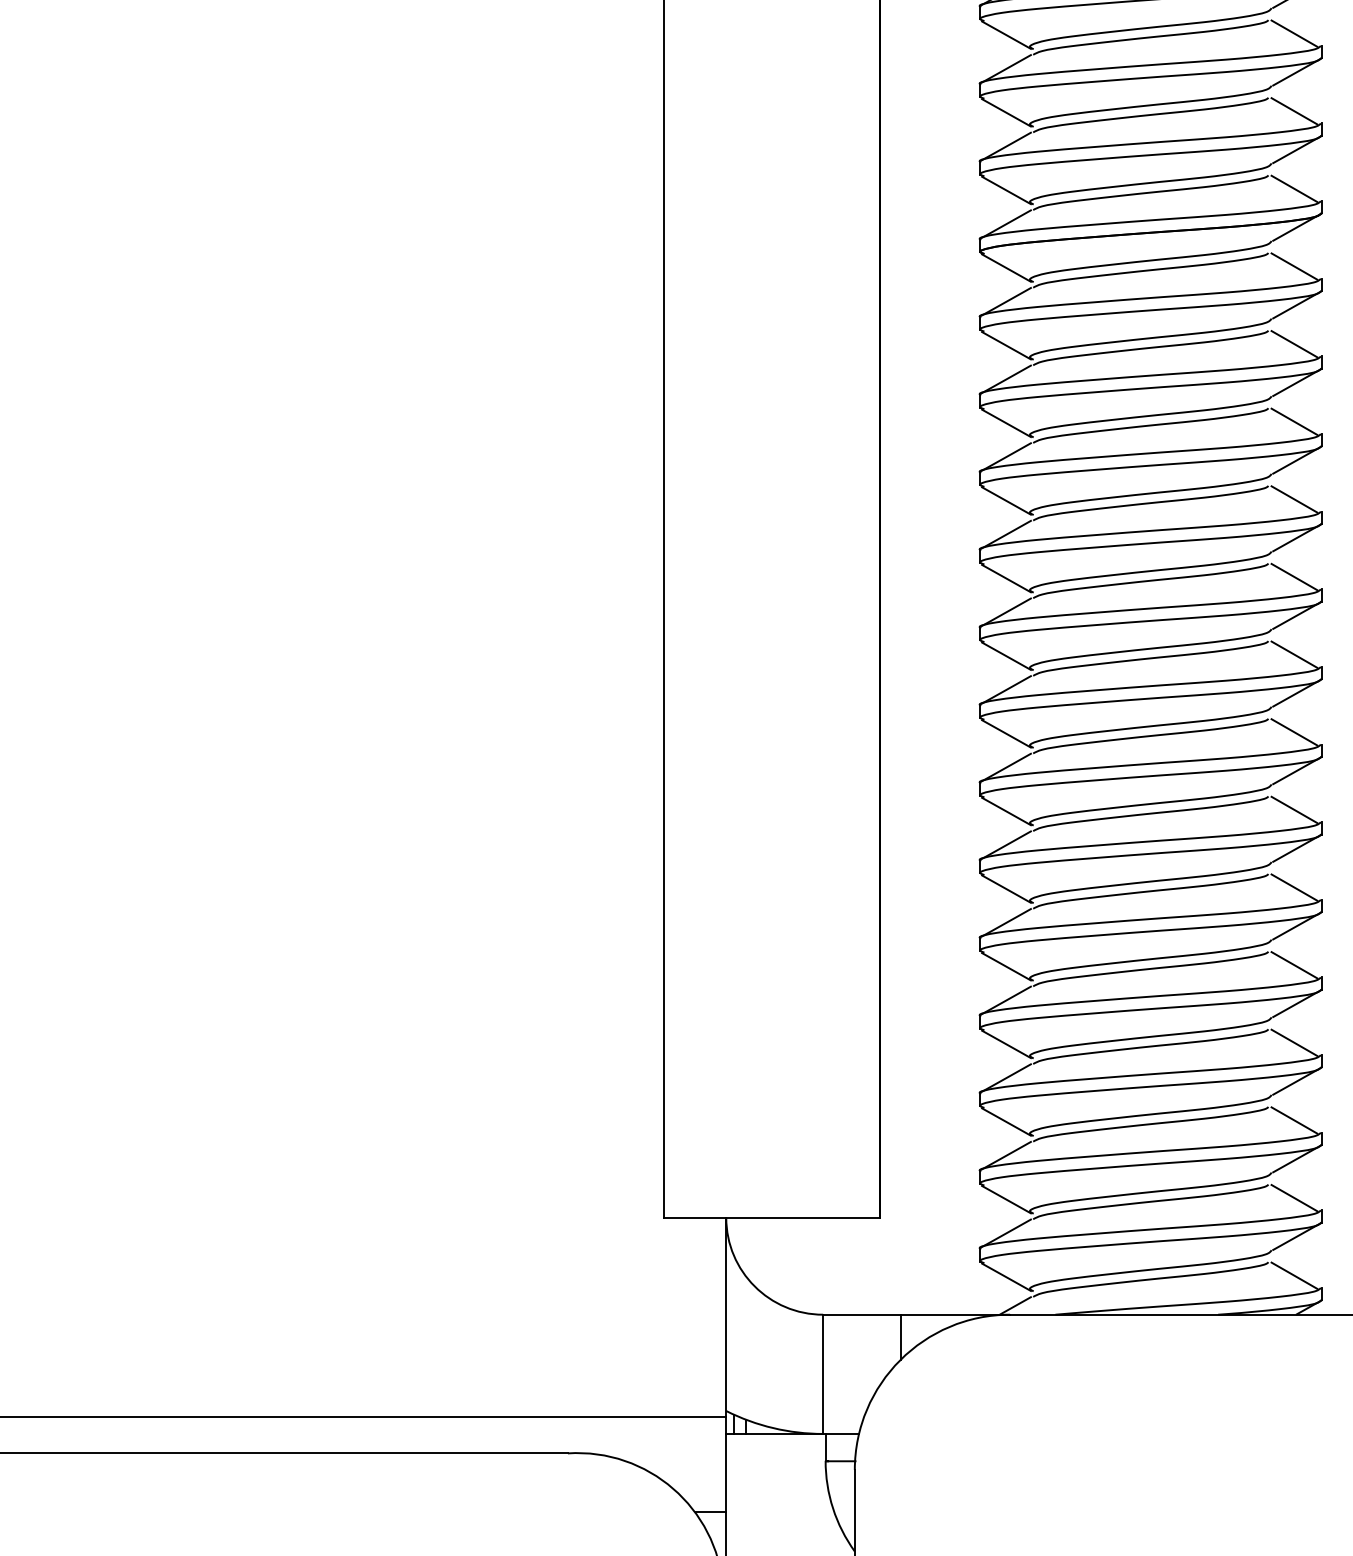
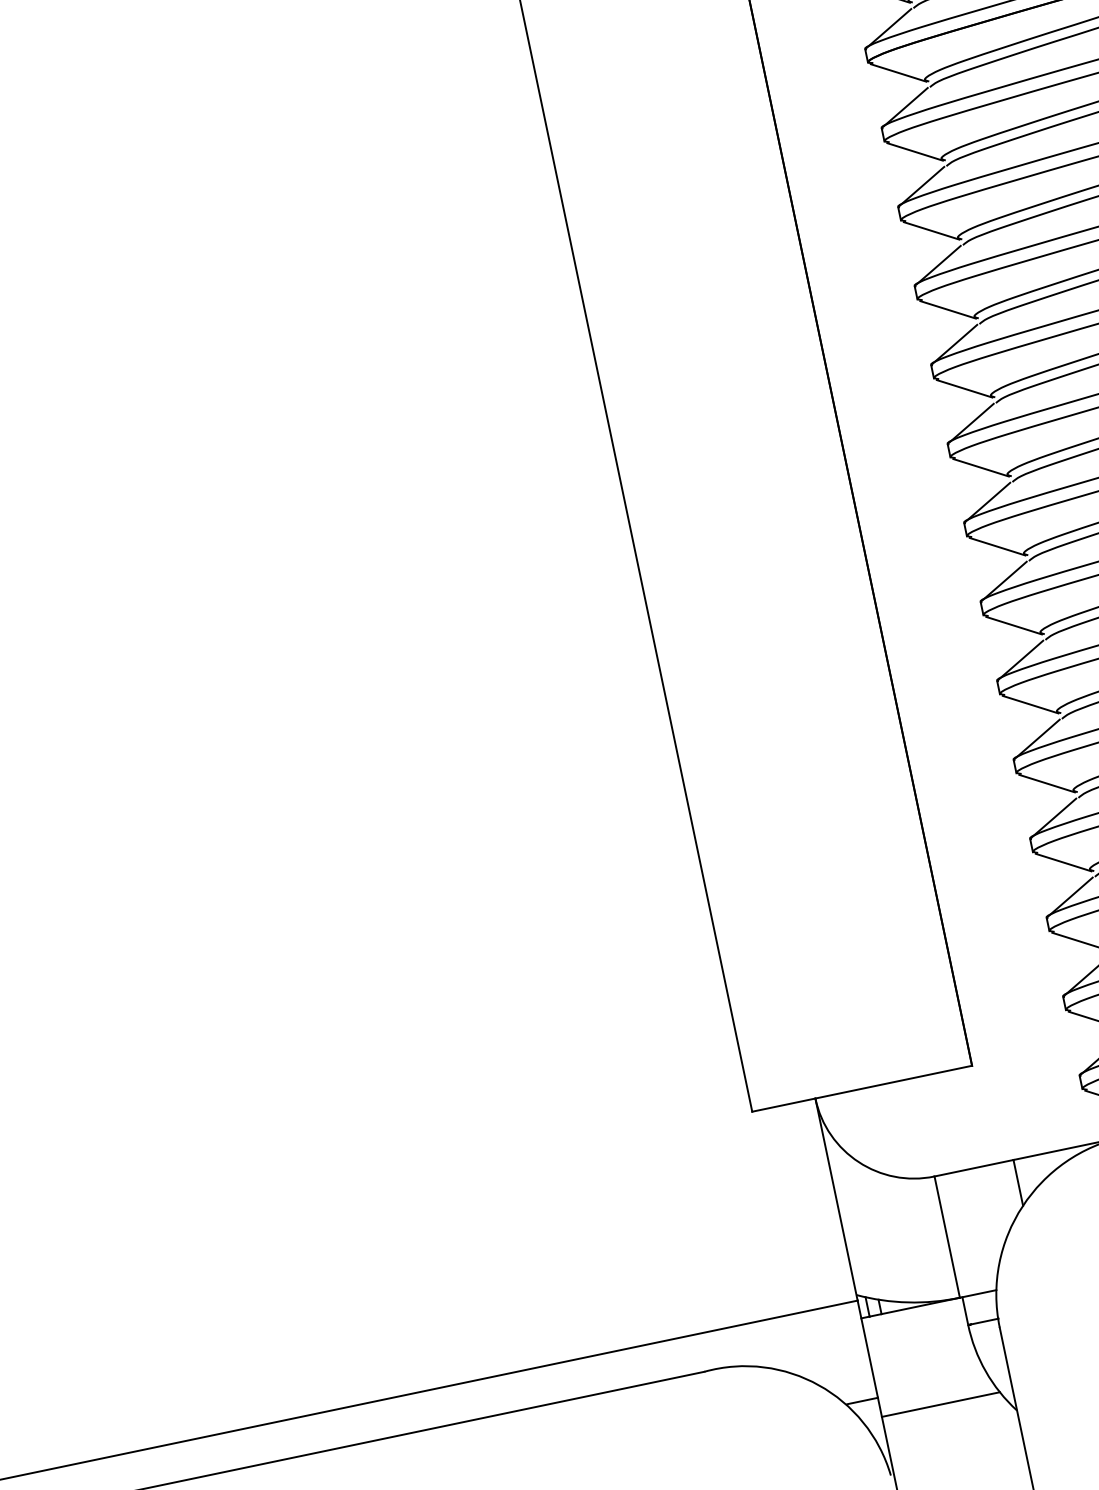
line: (784, 1530) -> (941, 1404), added

